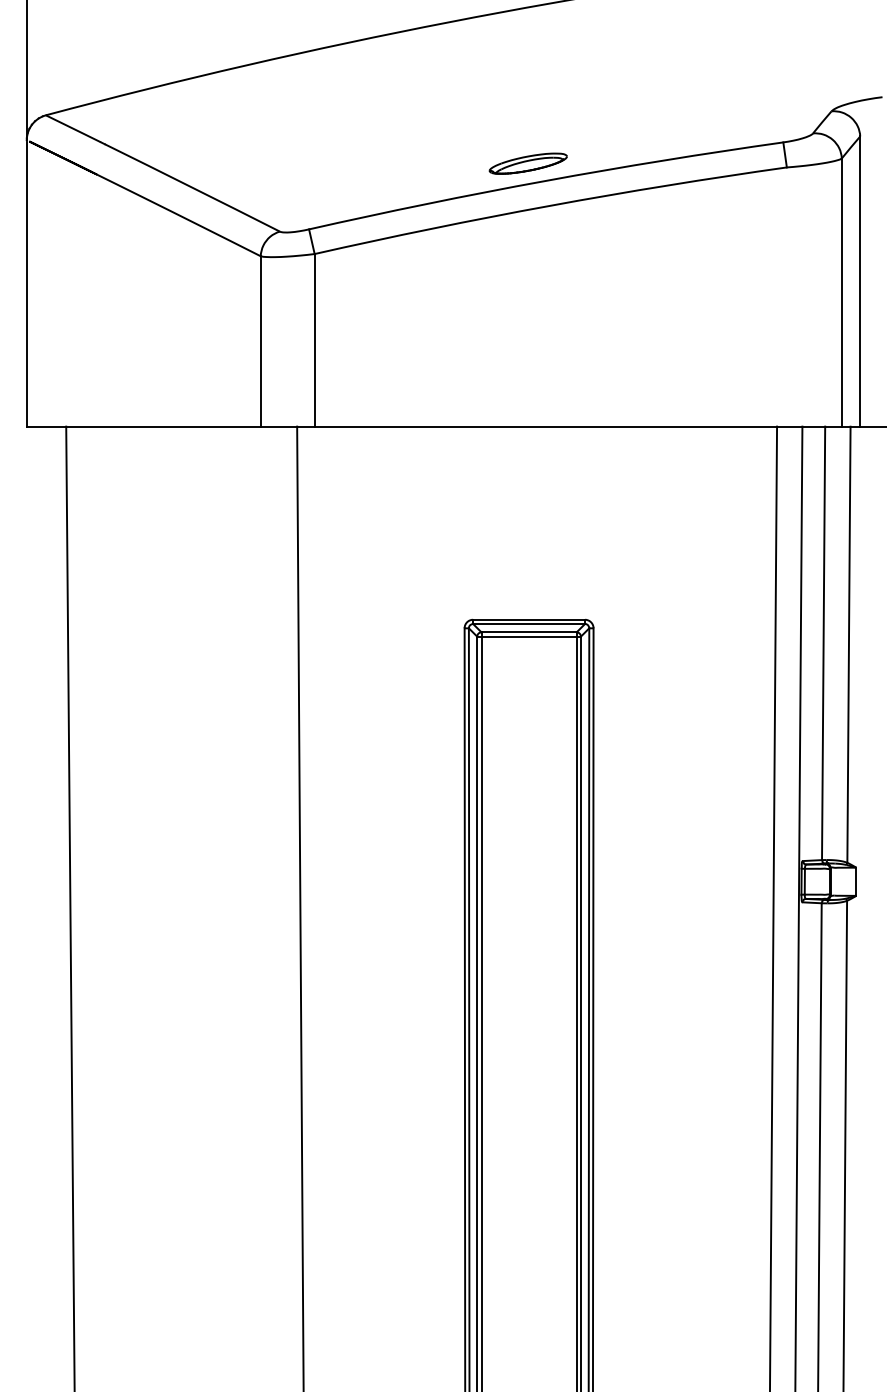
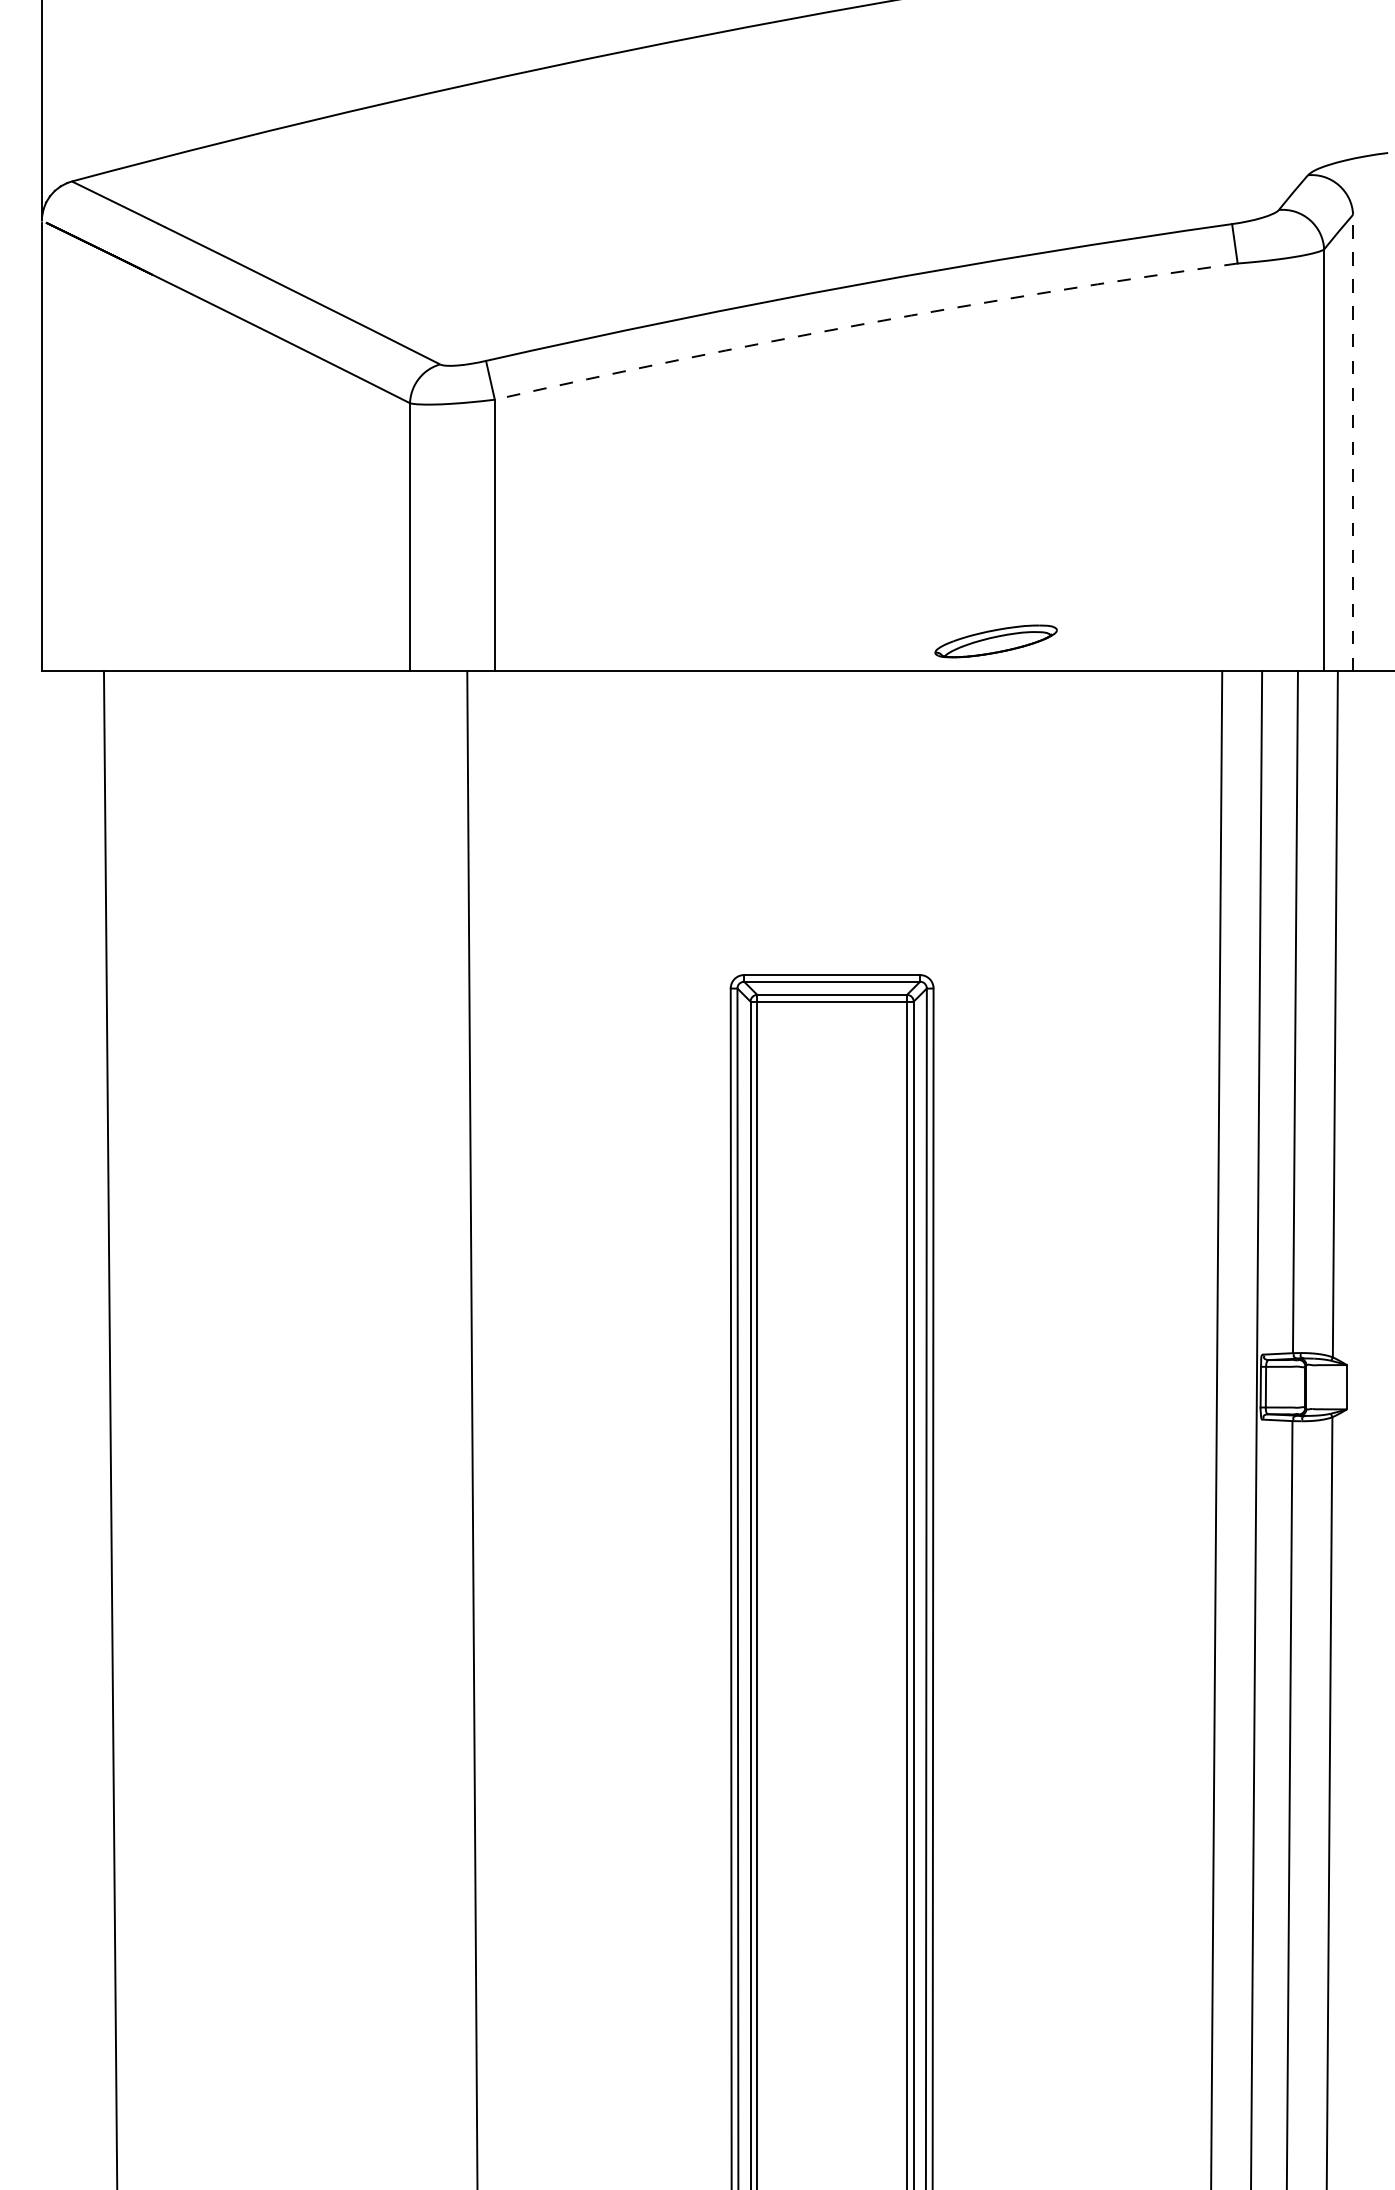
part: (527, 163) -> (994, 641), moved
arc: (549, 205) -> (864, 323), solid -> dashed
line: (860, 281) -> (1353, 442), solid -> dashed

